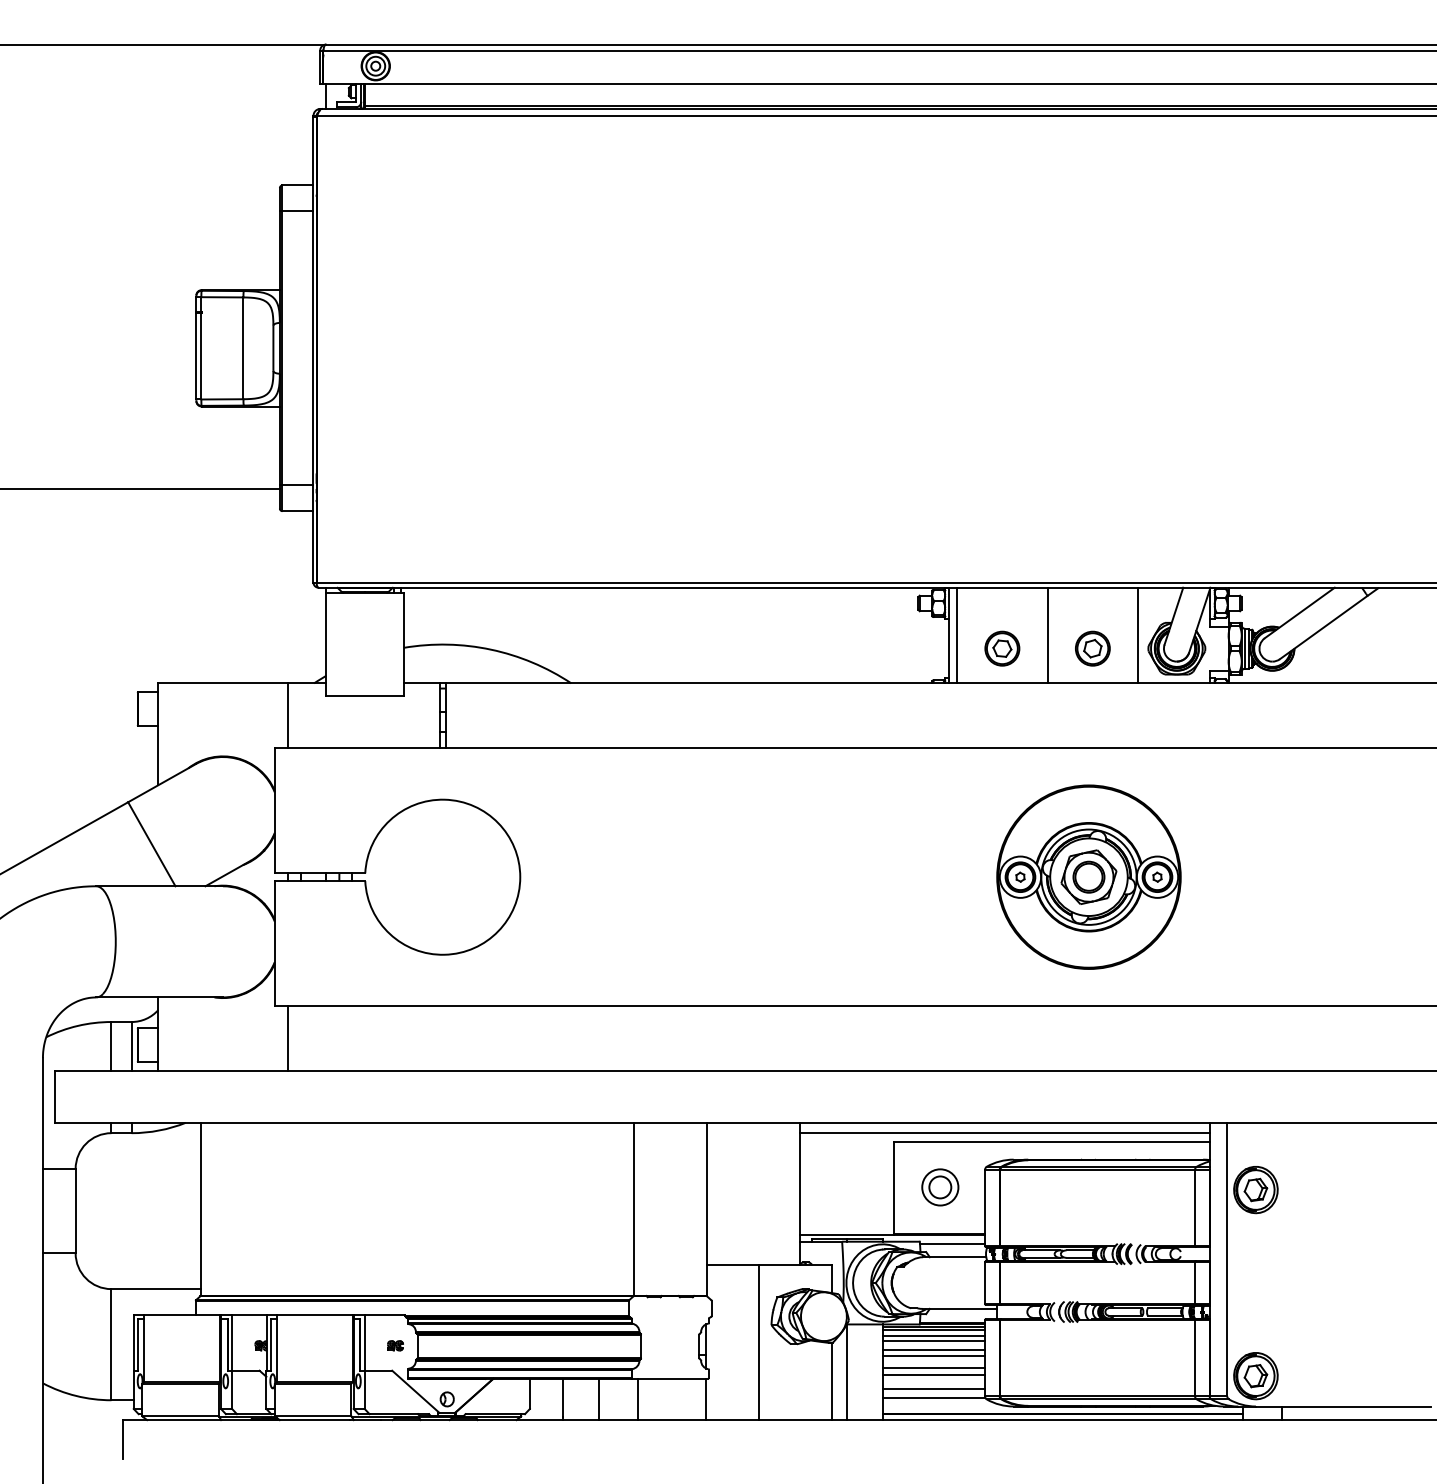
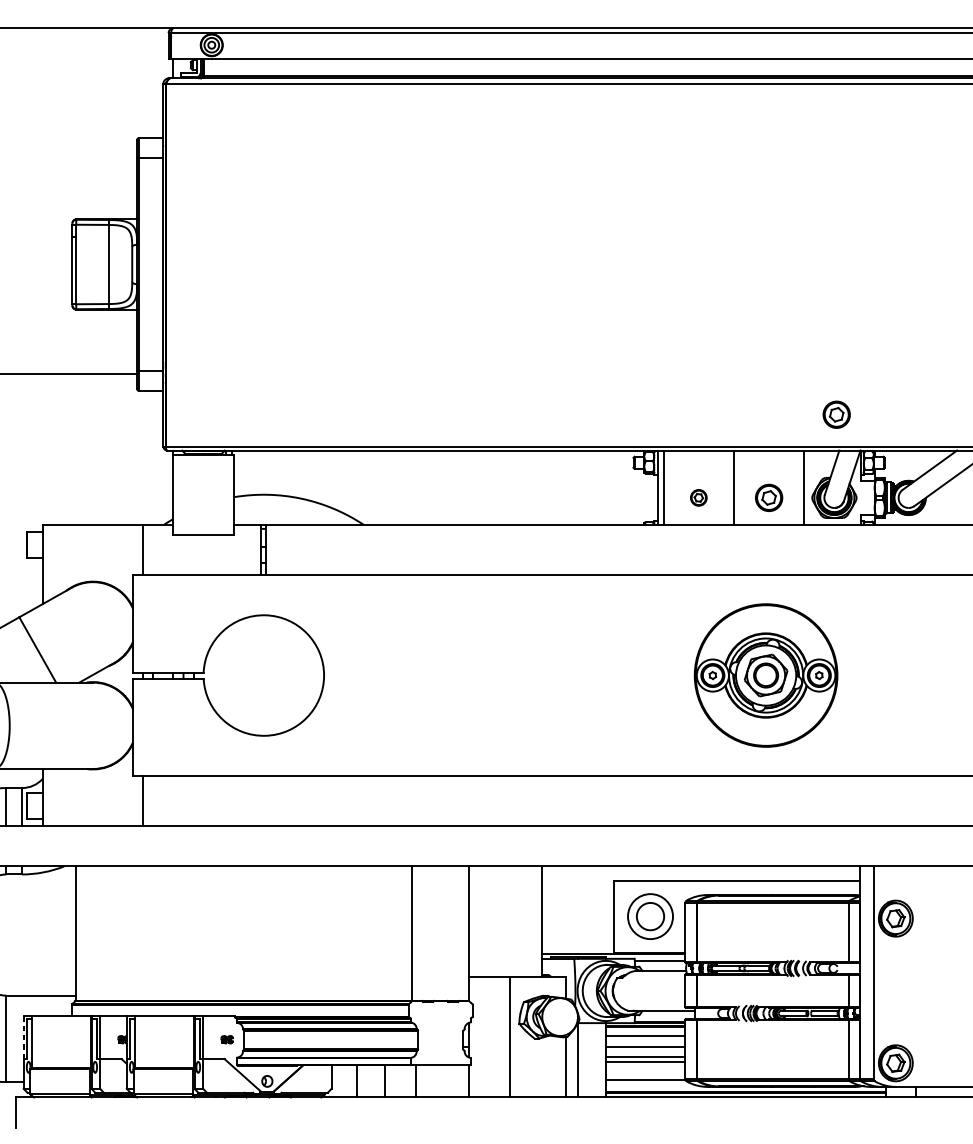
part: (1179, 541) -> (836, 414), added
part: (1002, 648) -> (698, 497), size x0.6
line: (1004, 1133) -> (700, 874), removed
part: (940, 1187) -> (650, 916), size x1.6
line: (934, 1336) -> (646, 1032), removed
line: (133, 1343) -> (23, 1037), solid -> dashed
line: (934, 1349) -> (646, 1042), removed
line: (934, 1389) -> (646, 1073), removed

